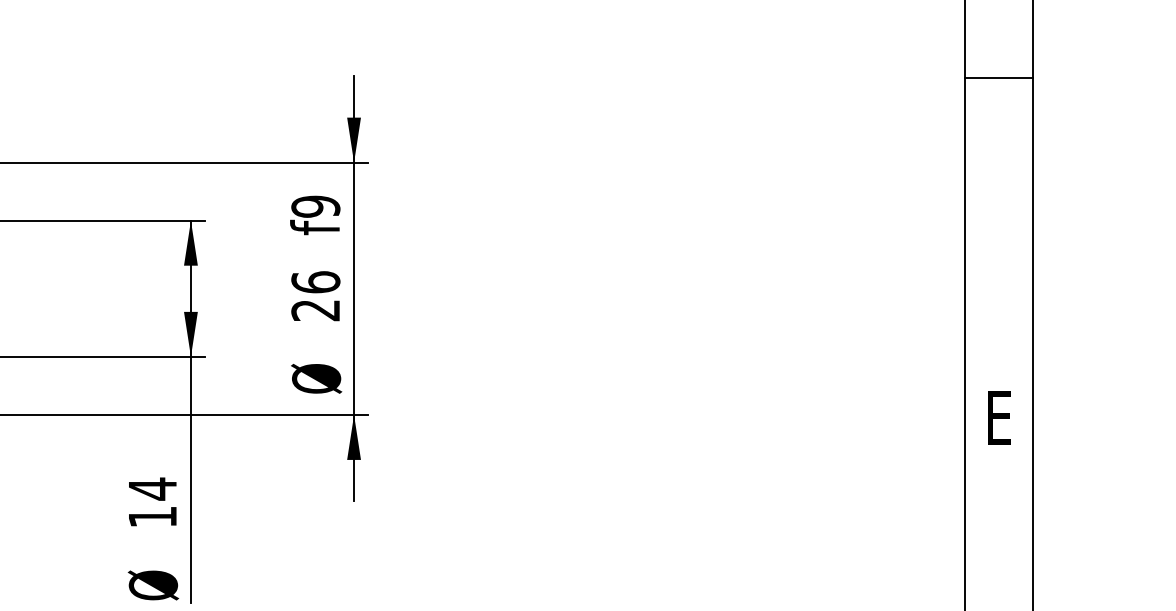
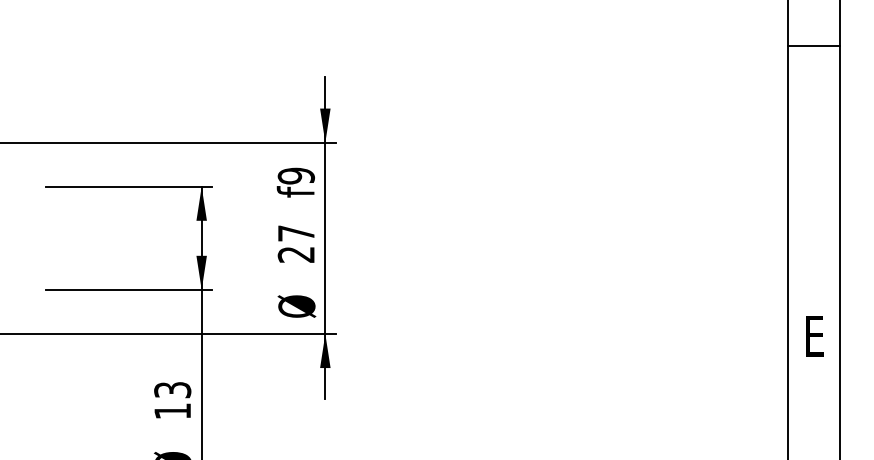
line: (998, 77) -> (813, 45), moved
text: (315, 282) -> (296, 233), 26 -> 27
text: (152, 488) -> (172, 389), 14 -> 13

